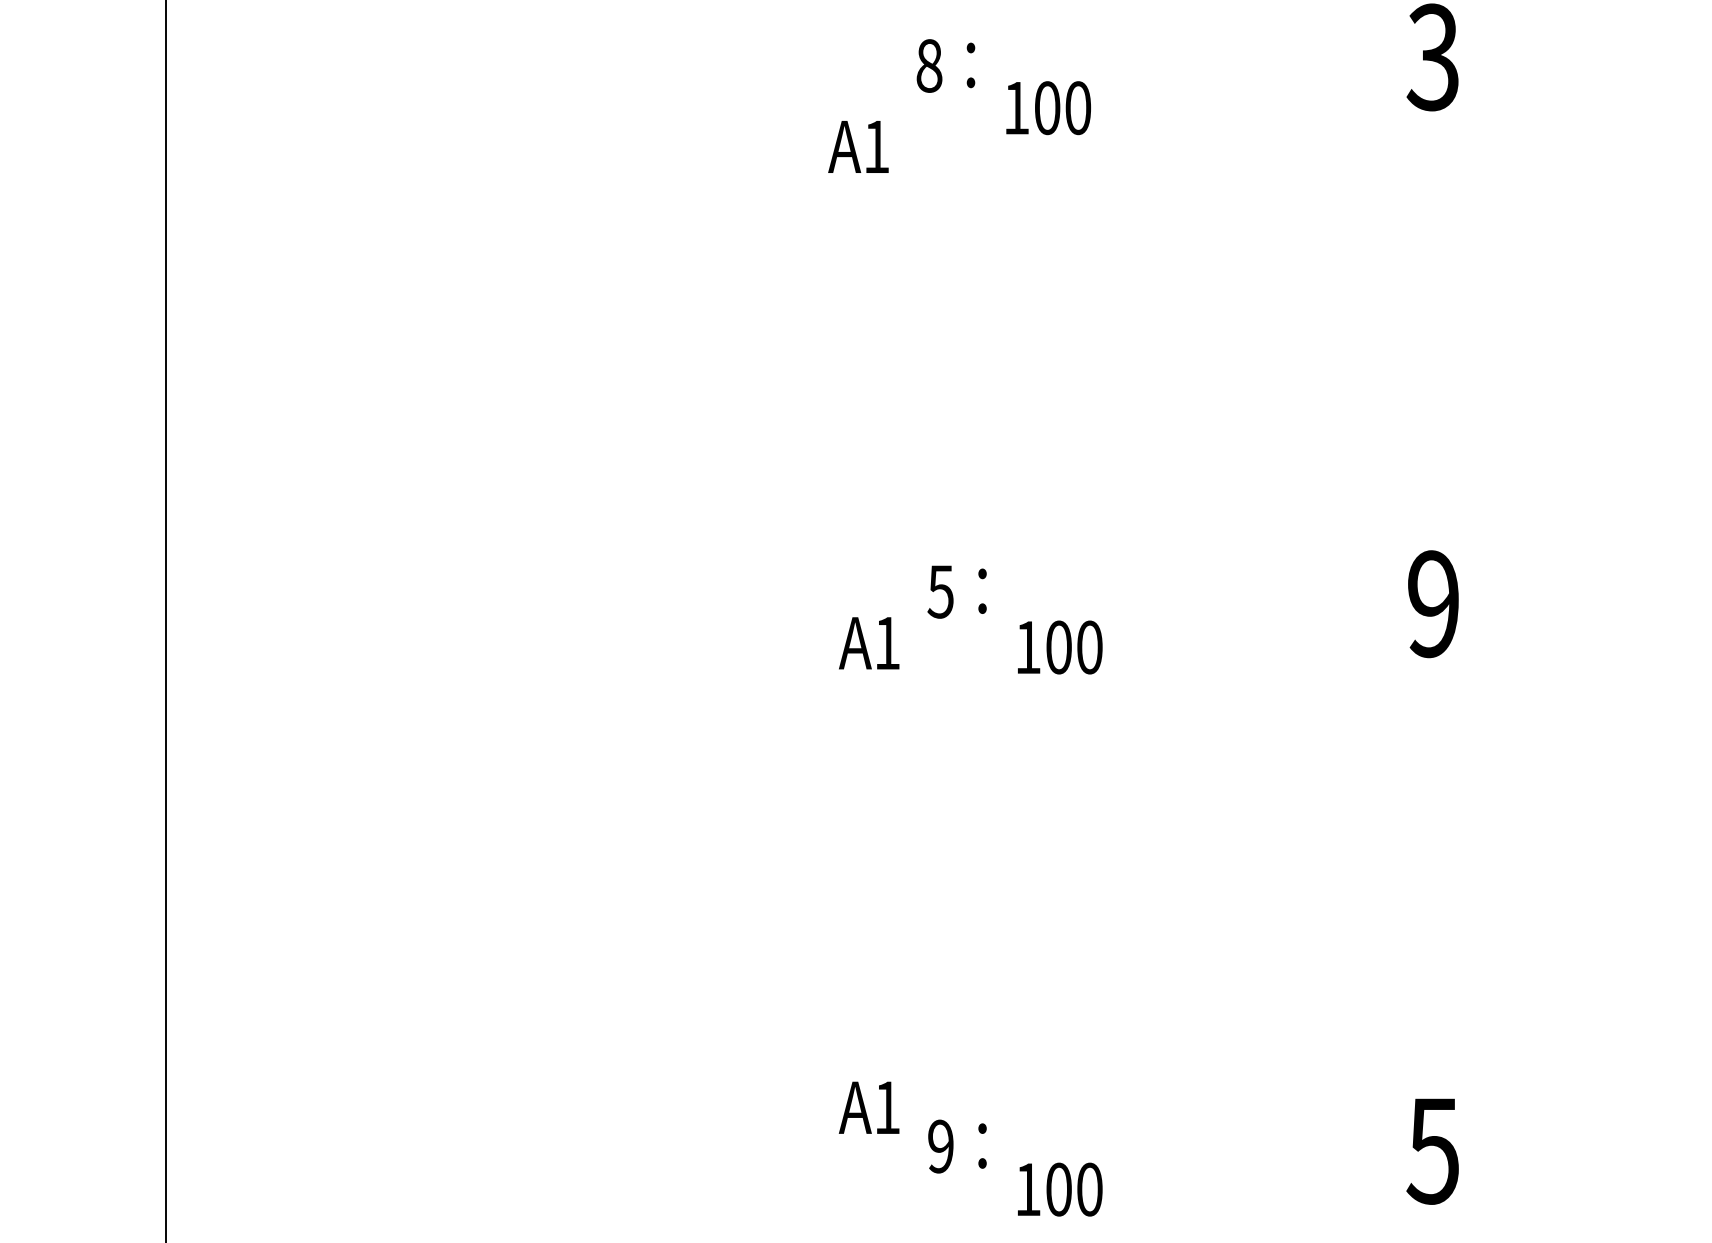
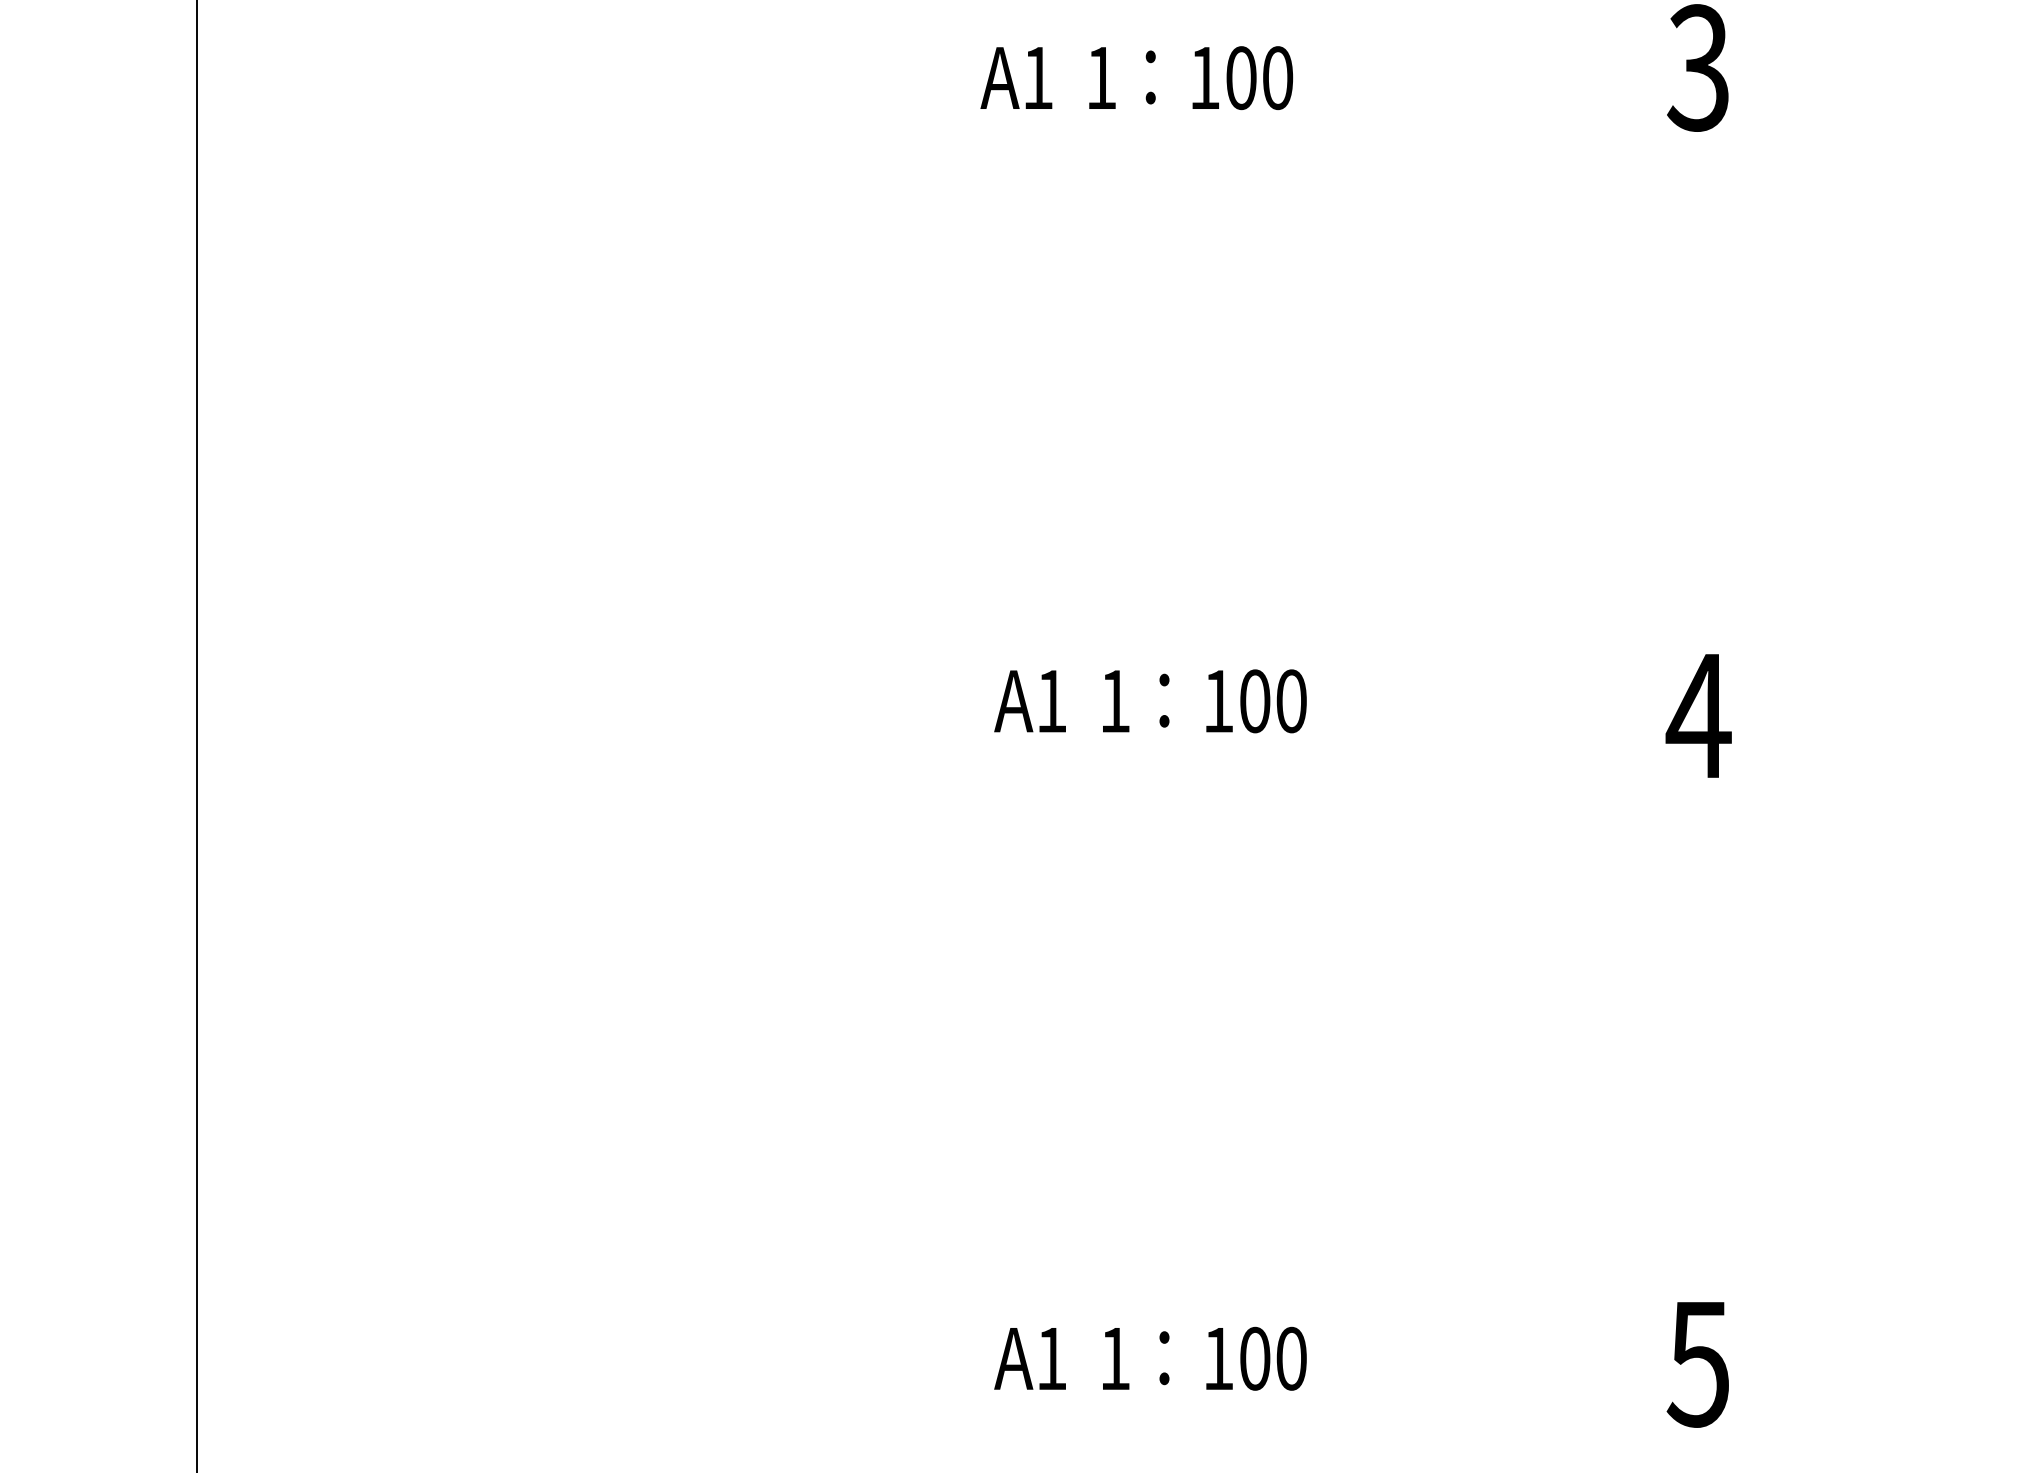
text: (929, 66) -> (1101, 78), 8 -> 1
text: (1048, 108) -> (1242, 78), moved
text: (858, 146) -> (1016, 77), moved
text: (940, 591) -> (1114, 701), 5 -> 1
text: (1433, 603) -> (1698, 715), 9 -> 4
text: (868, 643) -> (1029, 701), moved
text: (1060, 647) -> (1256, 701), moved
text: (868, 1107) -> (1029, 1358), moved
text: (941, 1146) -> (1115, 1358), 9 -> 1
text: (1060, 1189) -> (1256, 1358), moved

